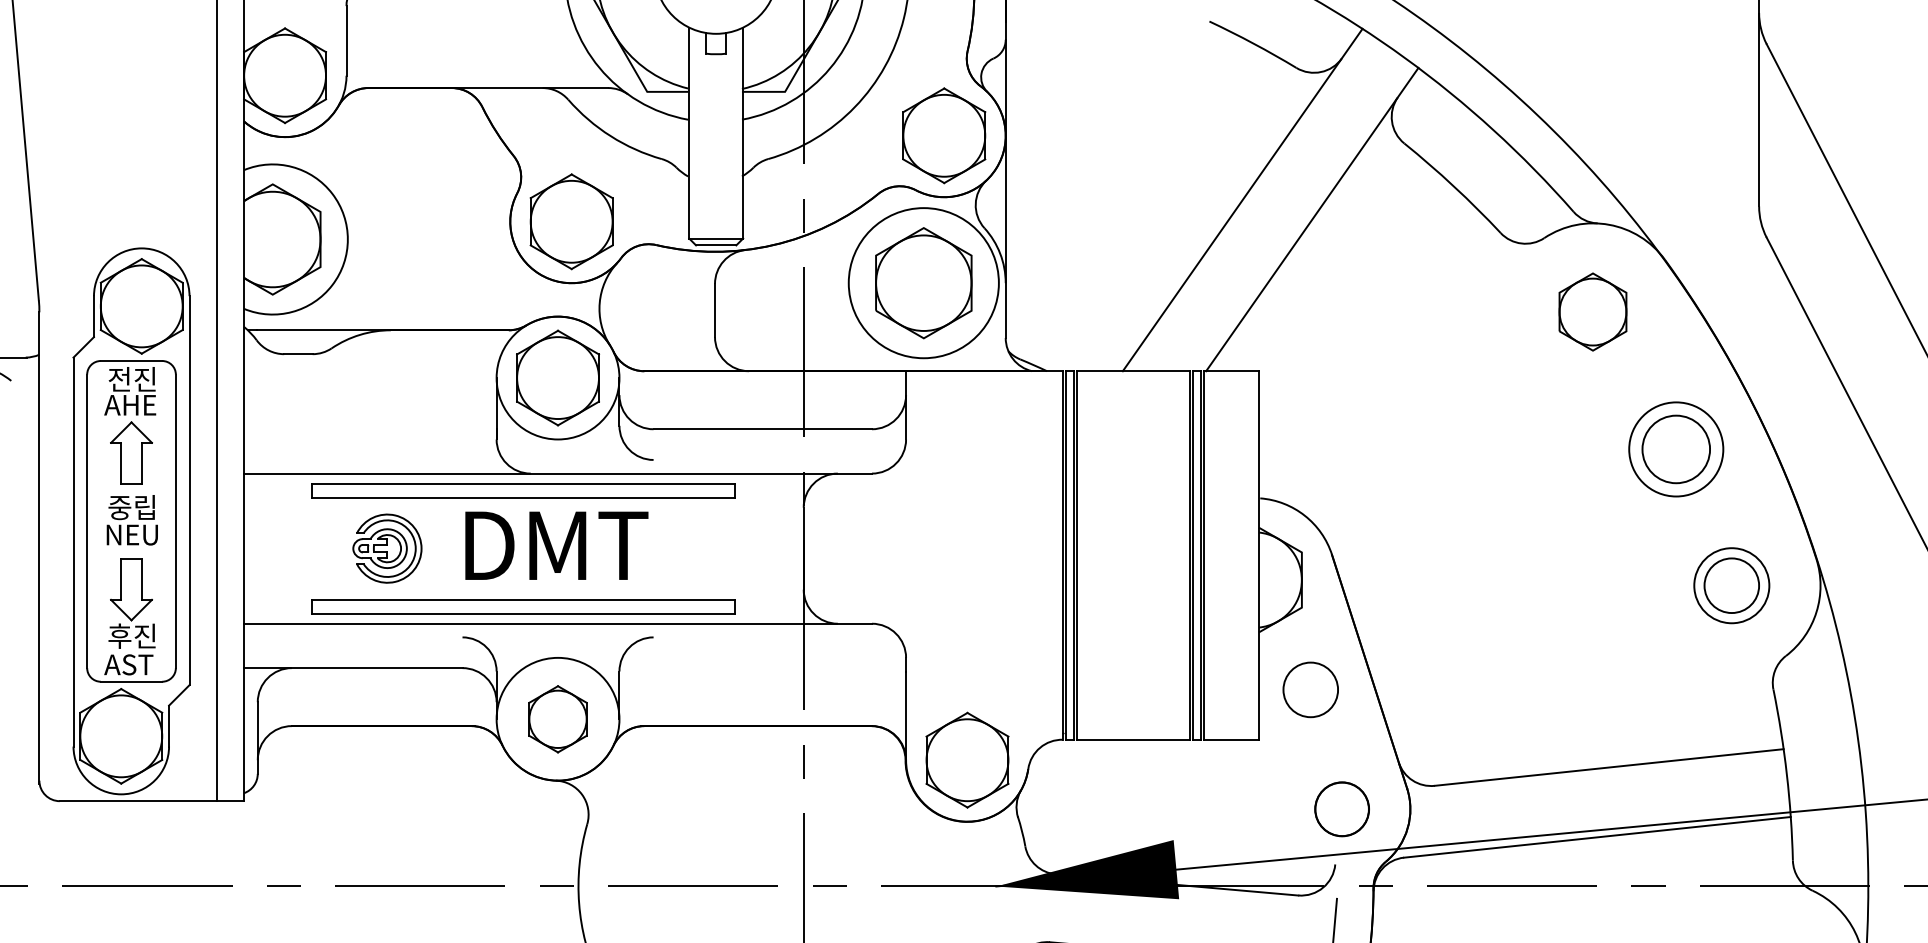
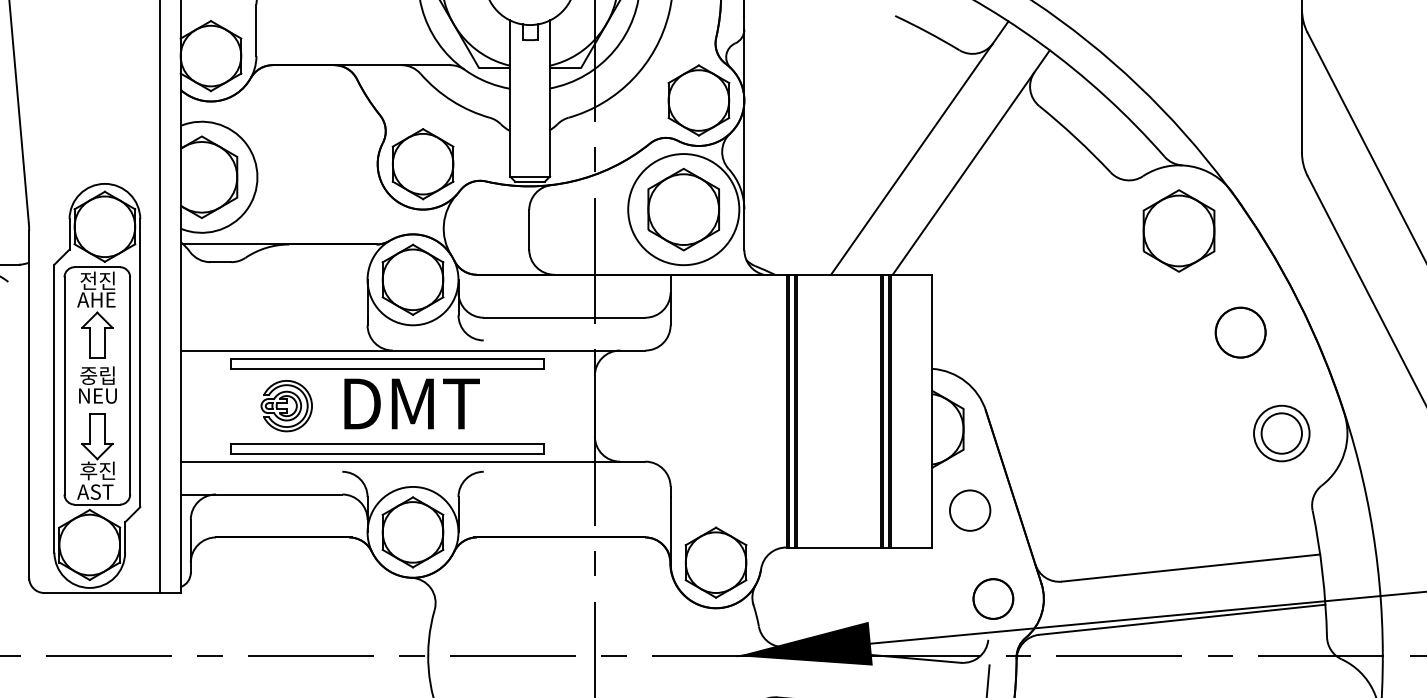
part: (1592, 311) -> (1178, 230), size x1.43
circle: (1676, 449) -> (1240, 332), size x0.71
part: (557, 719) -> (412, 532), size x1.43

